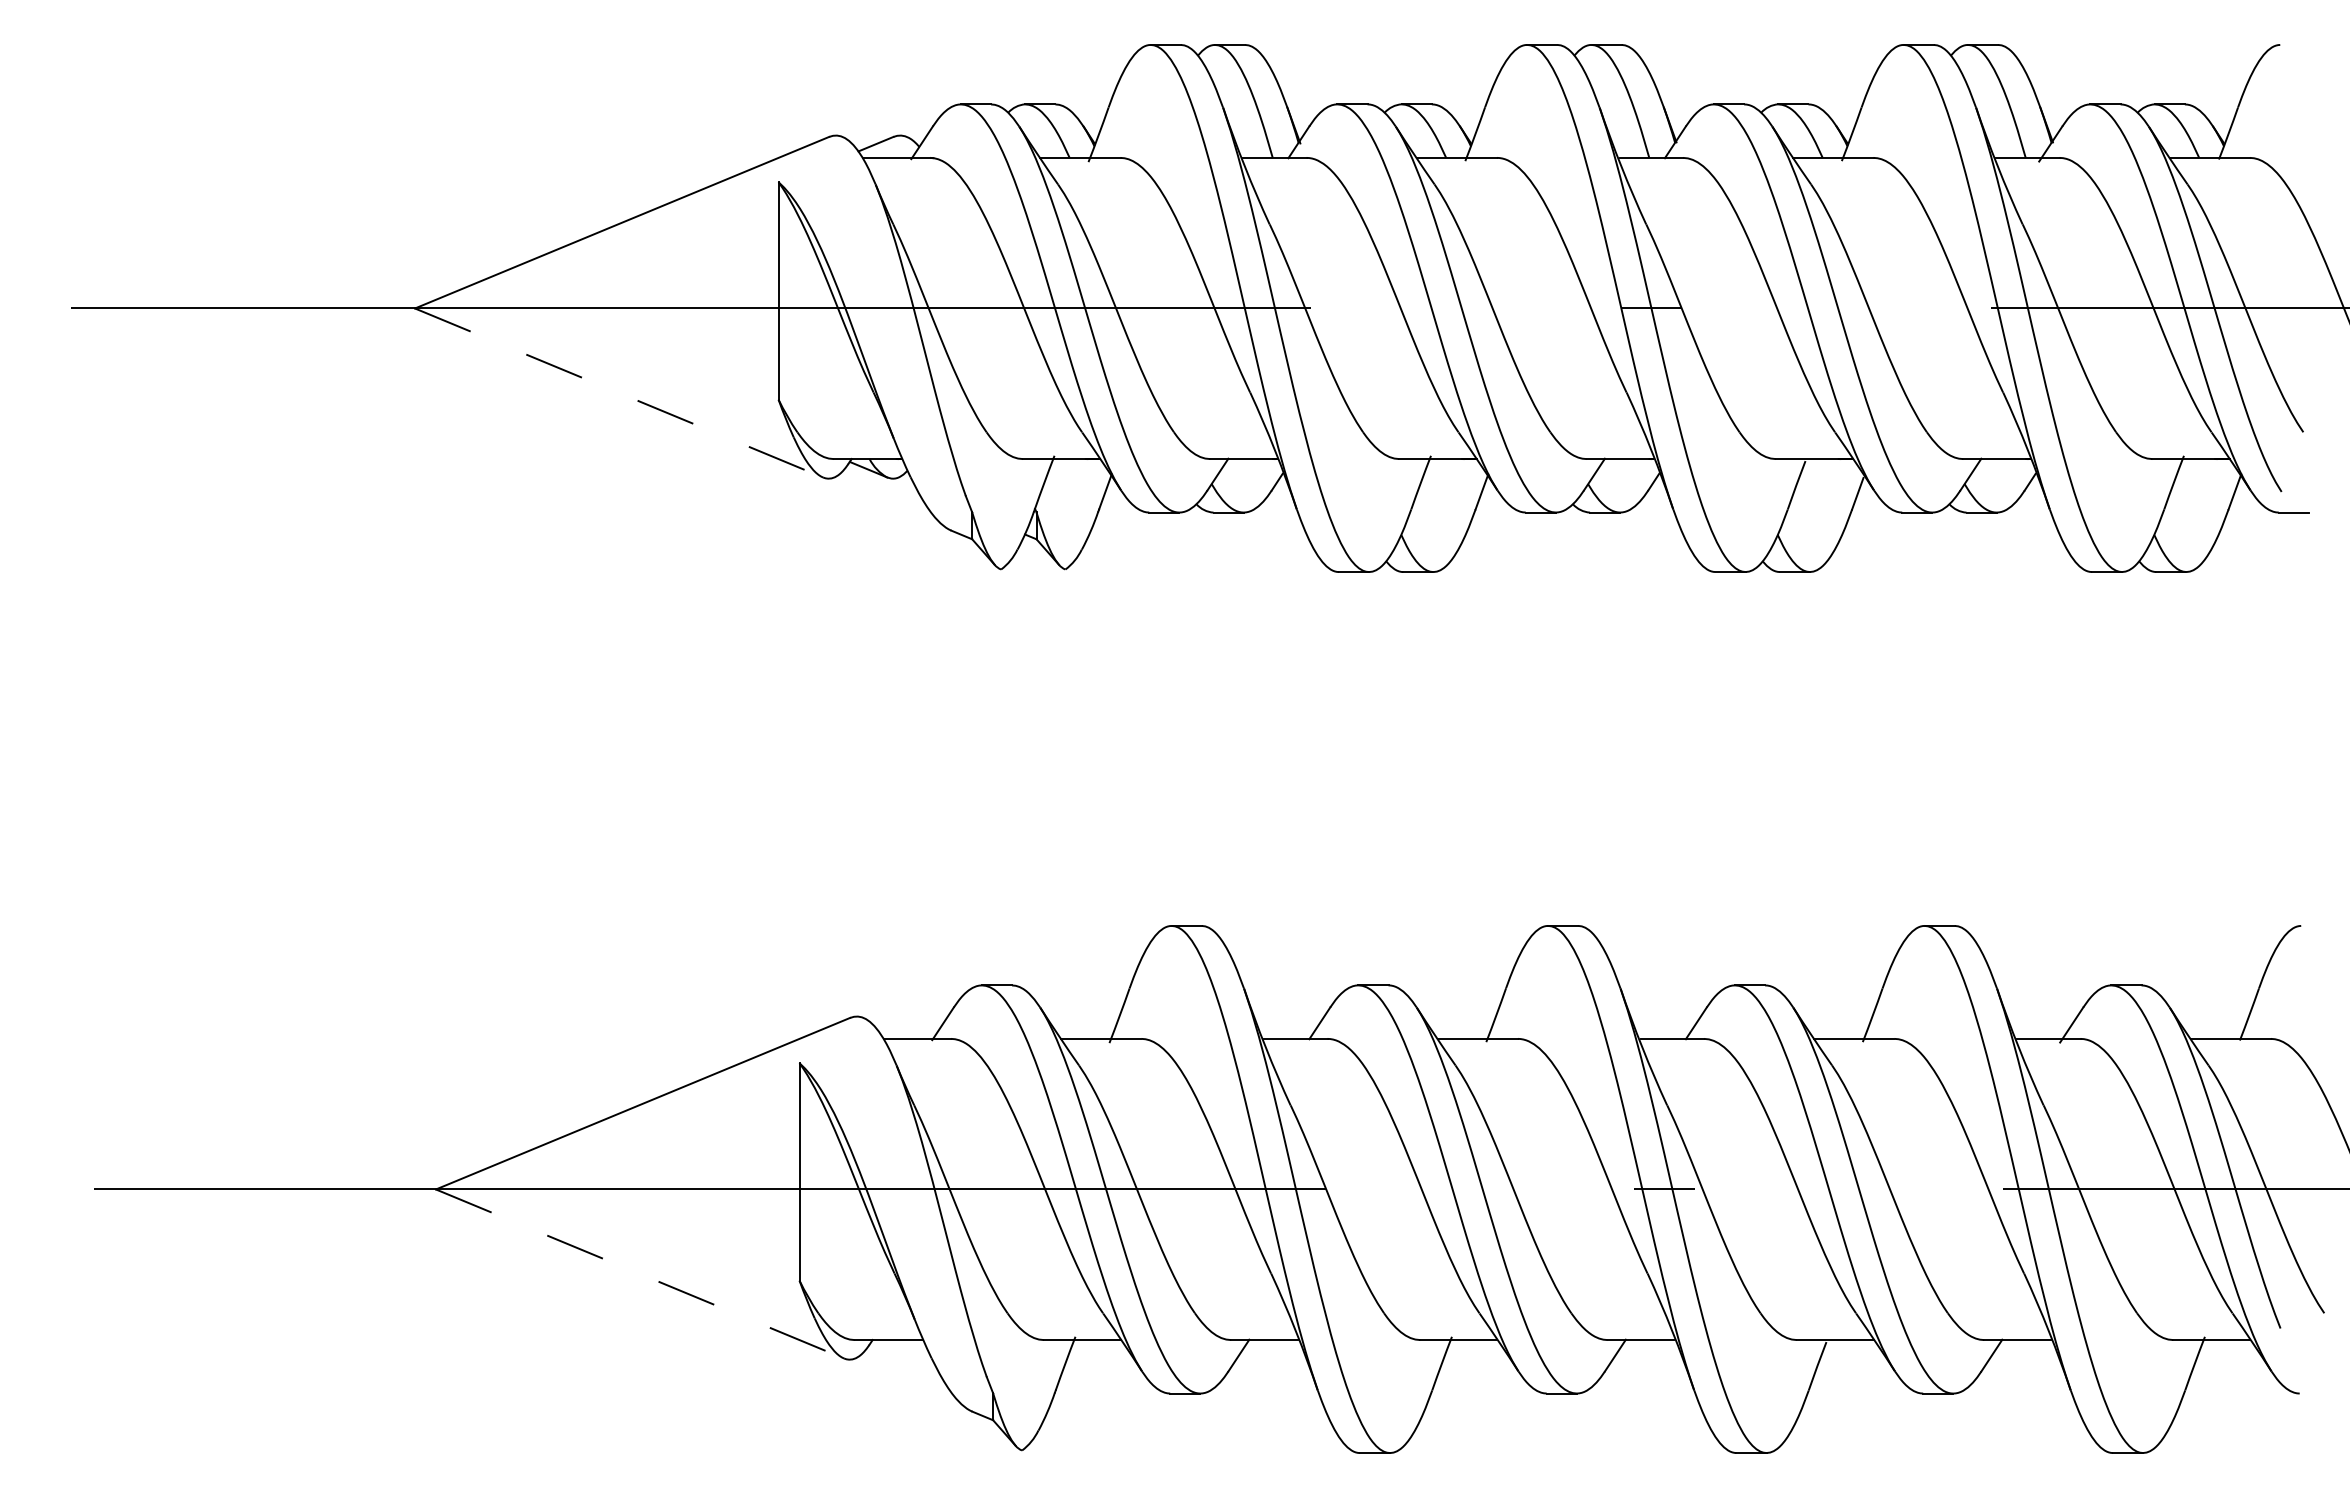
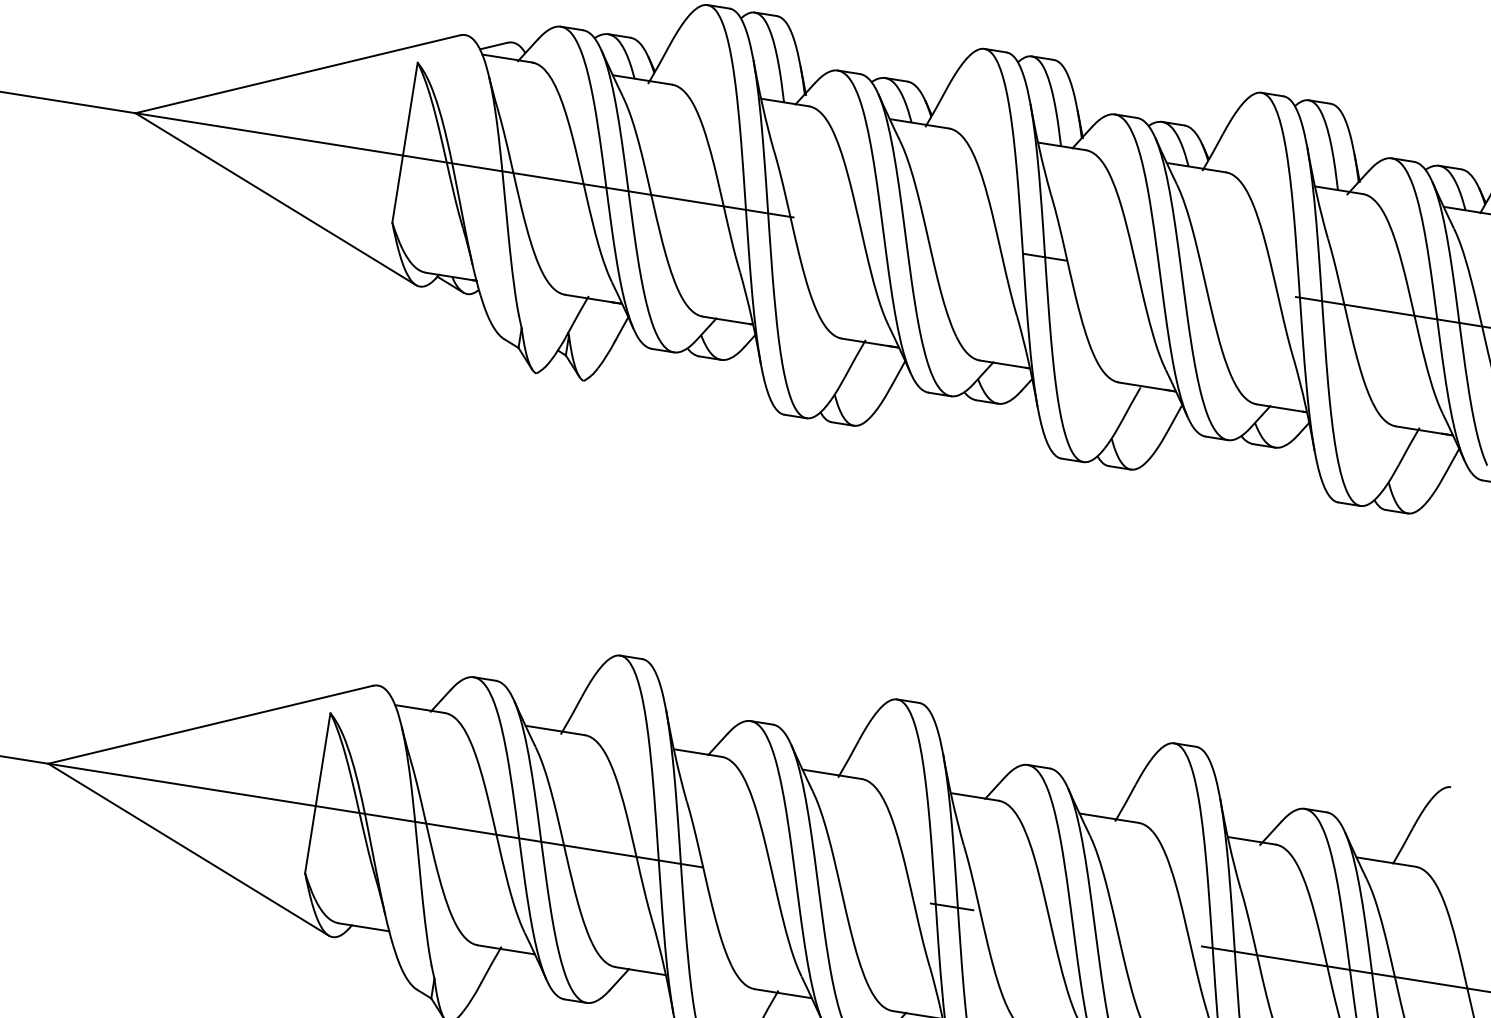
line: (619, 393) -> (276, 199), dashed -> solid
line: (640, 1274) -> (188, 850), dashed -> solid

